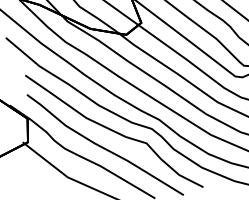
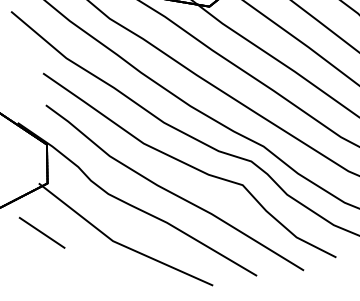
line: (24, 172) -> (41, 233), added

